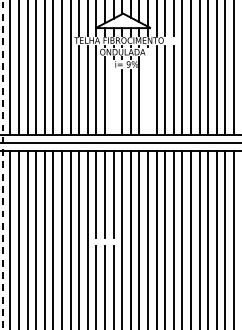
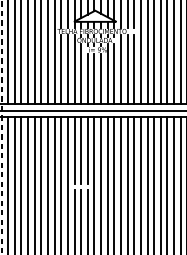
line: (148, 95) -> (114, 73), added
line: (113, 101) -> (87, 78), added

